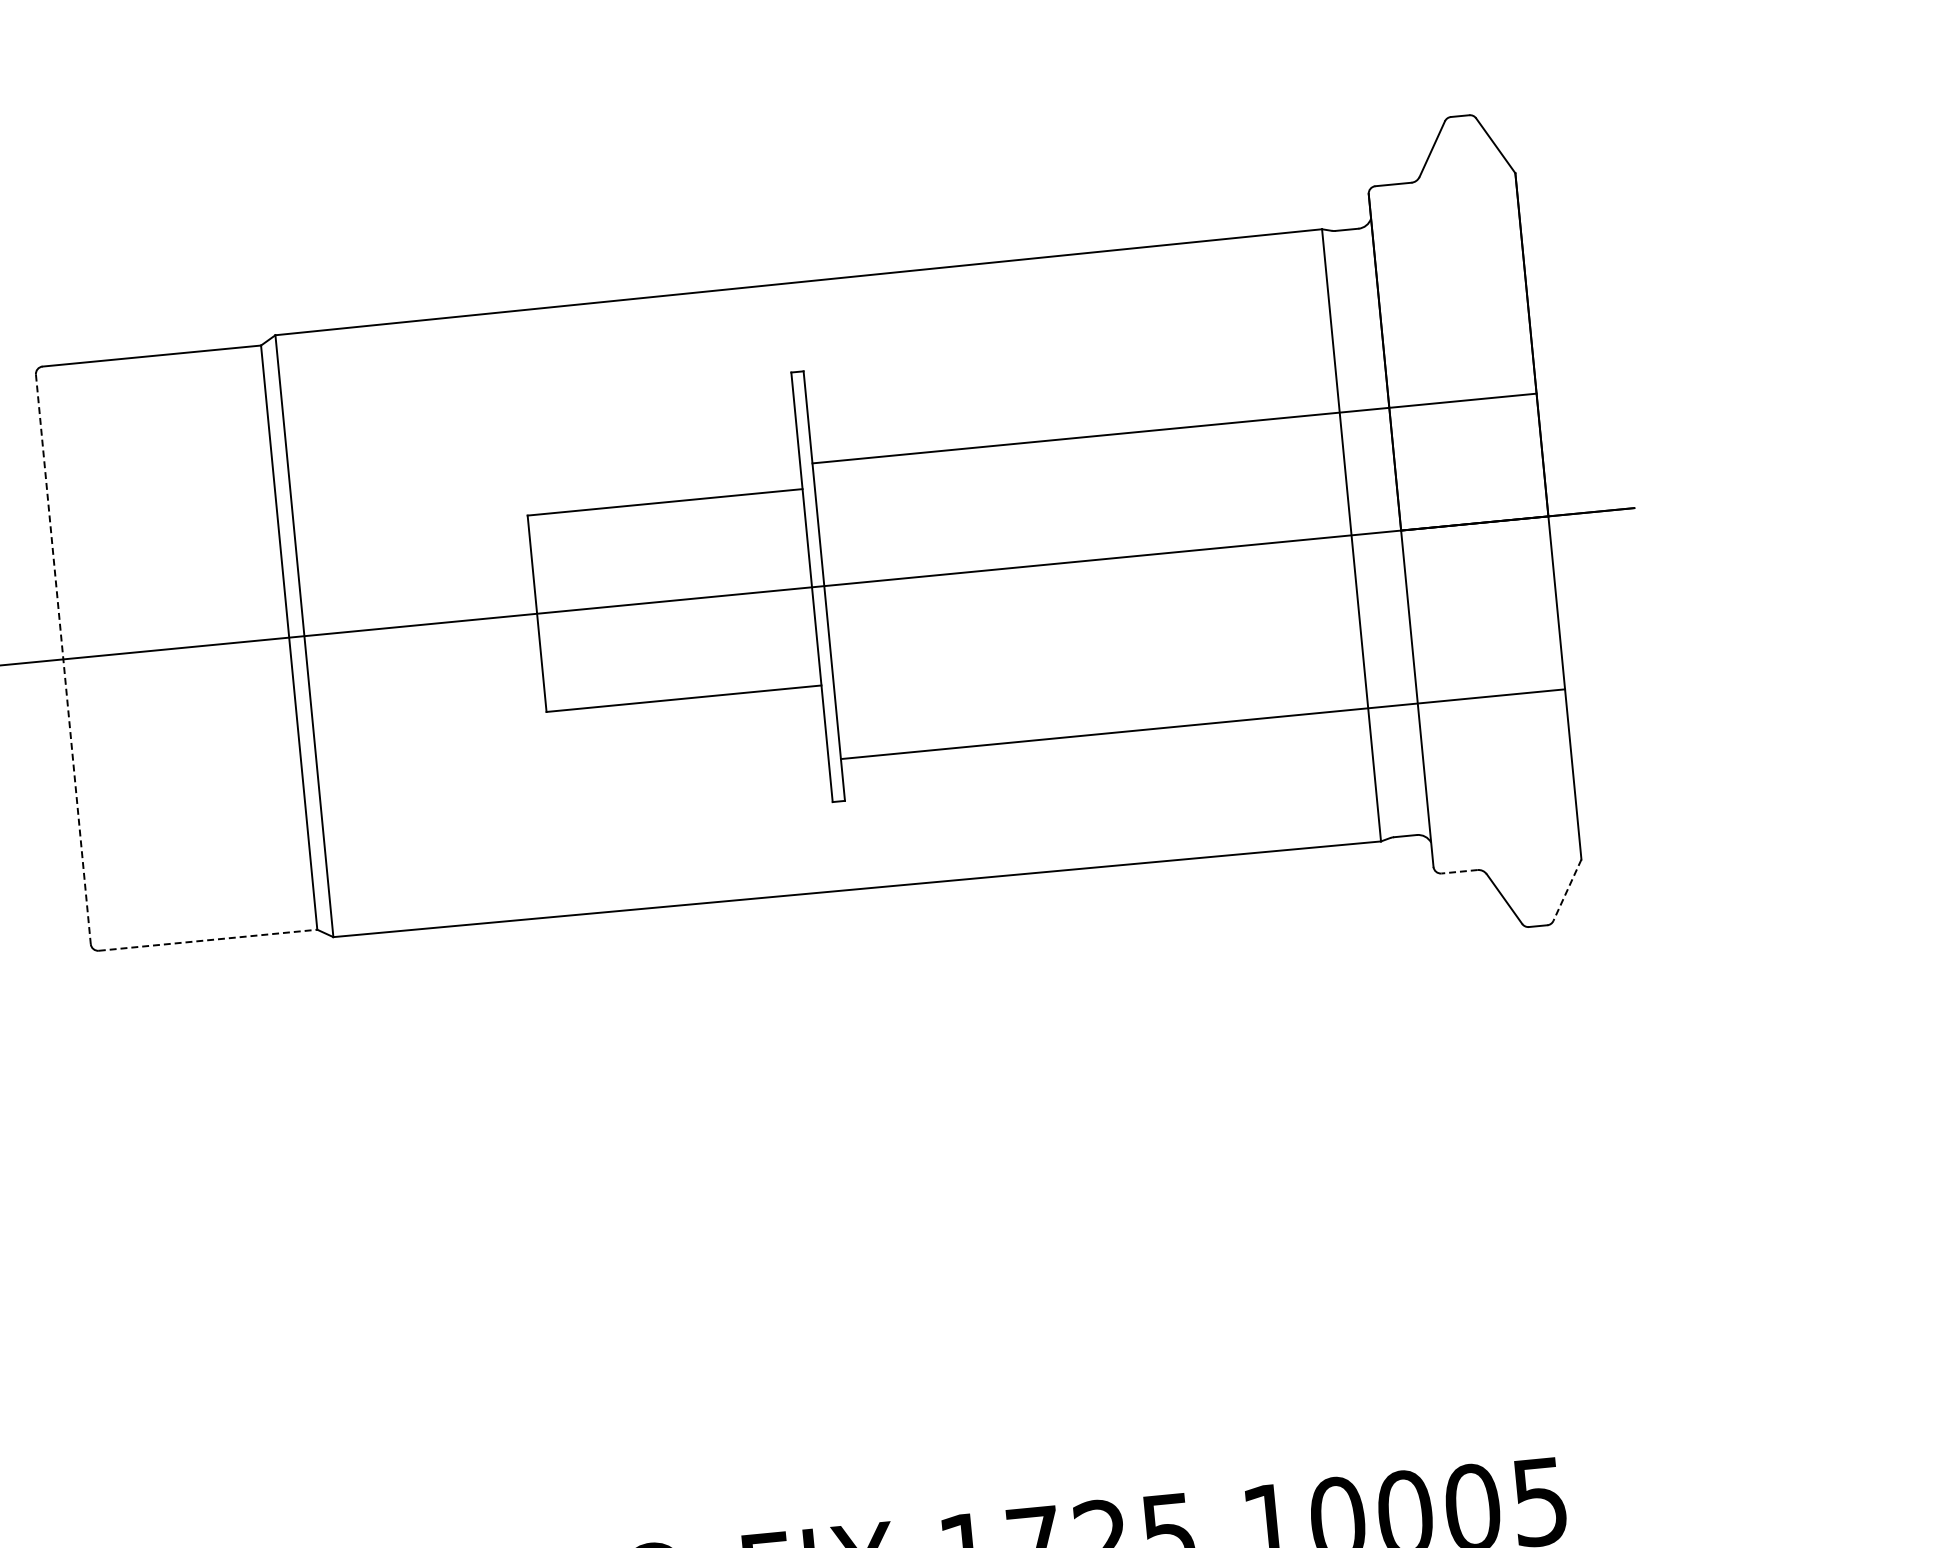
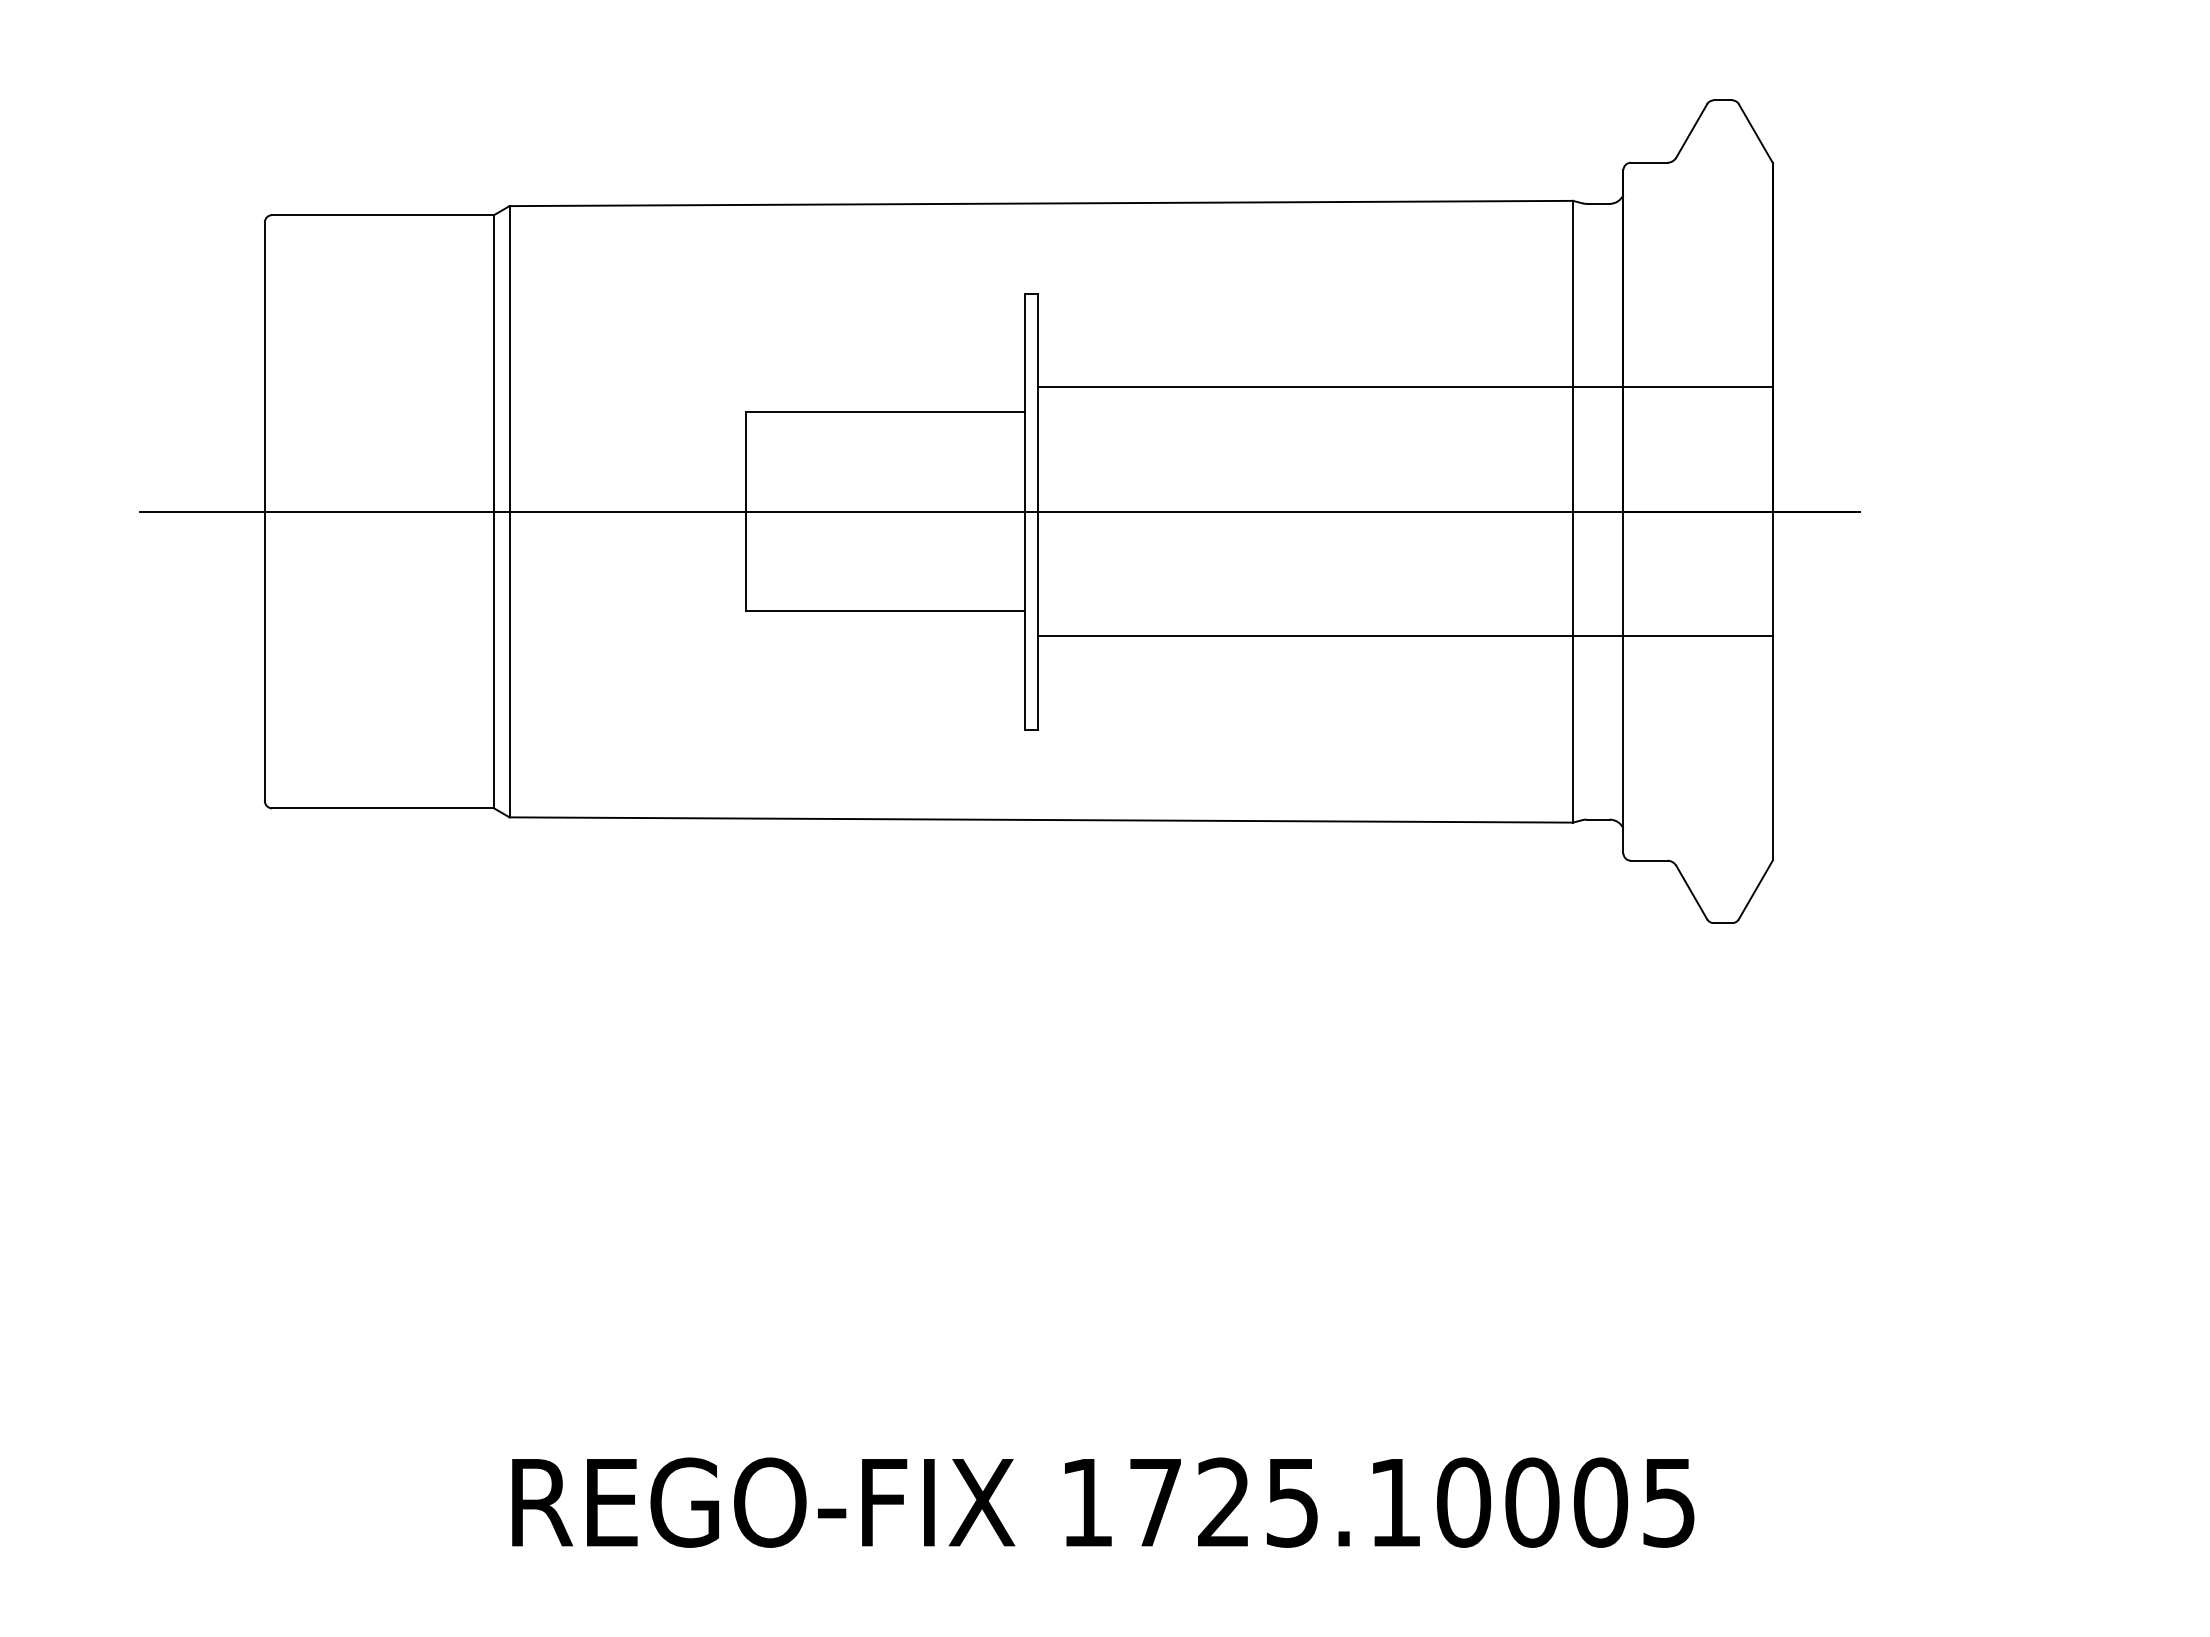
line: (63, 660) -> (264, 512), dashed -> solid
line: (1203, 724) -> (1405, 636), moved
line: (1458, 871) -> (1648, 860), dashed -> solid
line: (1567, 890) -> (1755, 890), dashed -> solid
line: (208, 940) -> (383, 808), dashed -> solid

